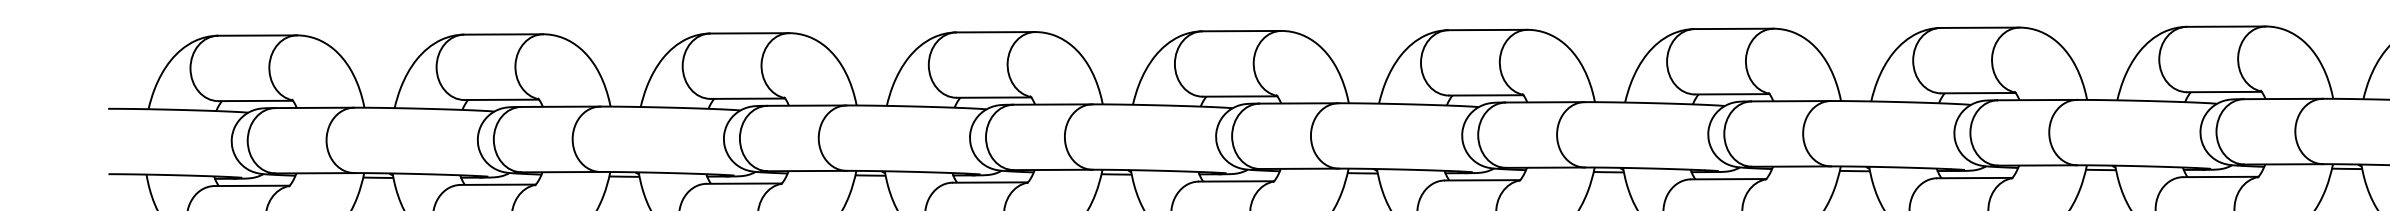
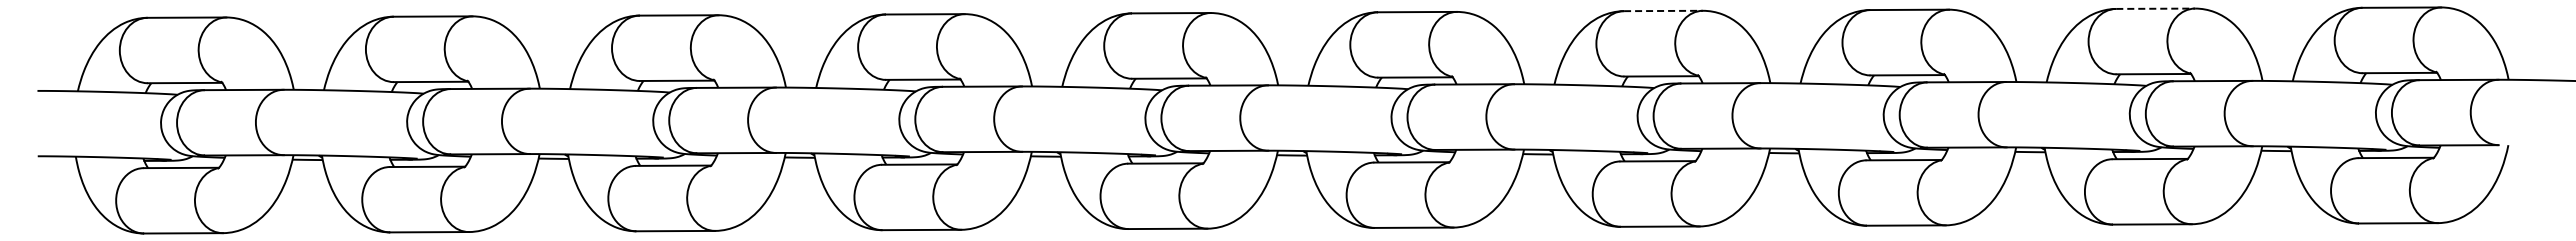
line: (2227, 26) -> (2156, 8), solid -> dashed
line: (1734, 28) -> (1663, 10), solid -> dashed

